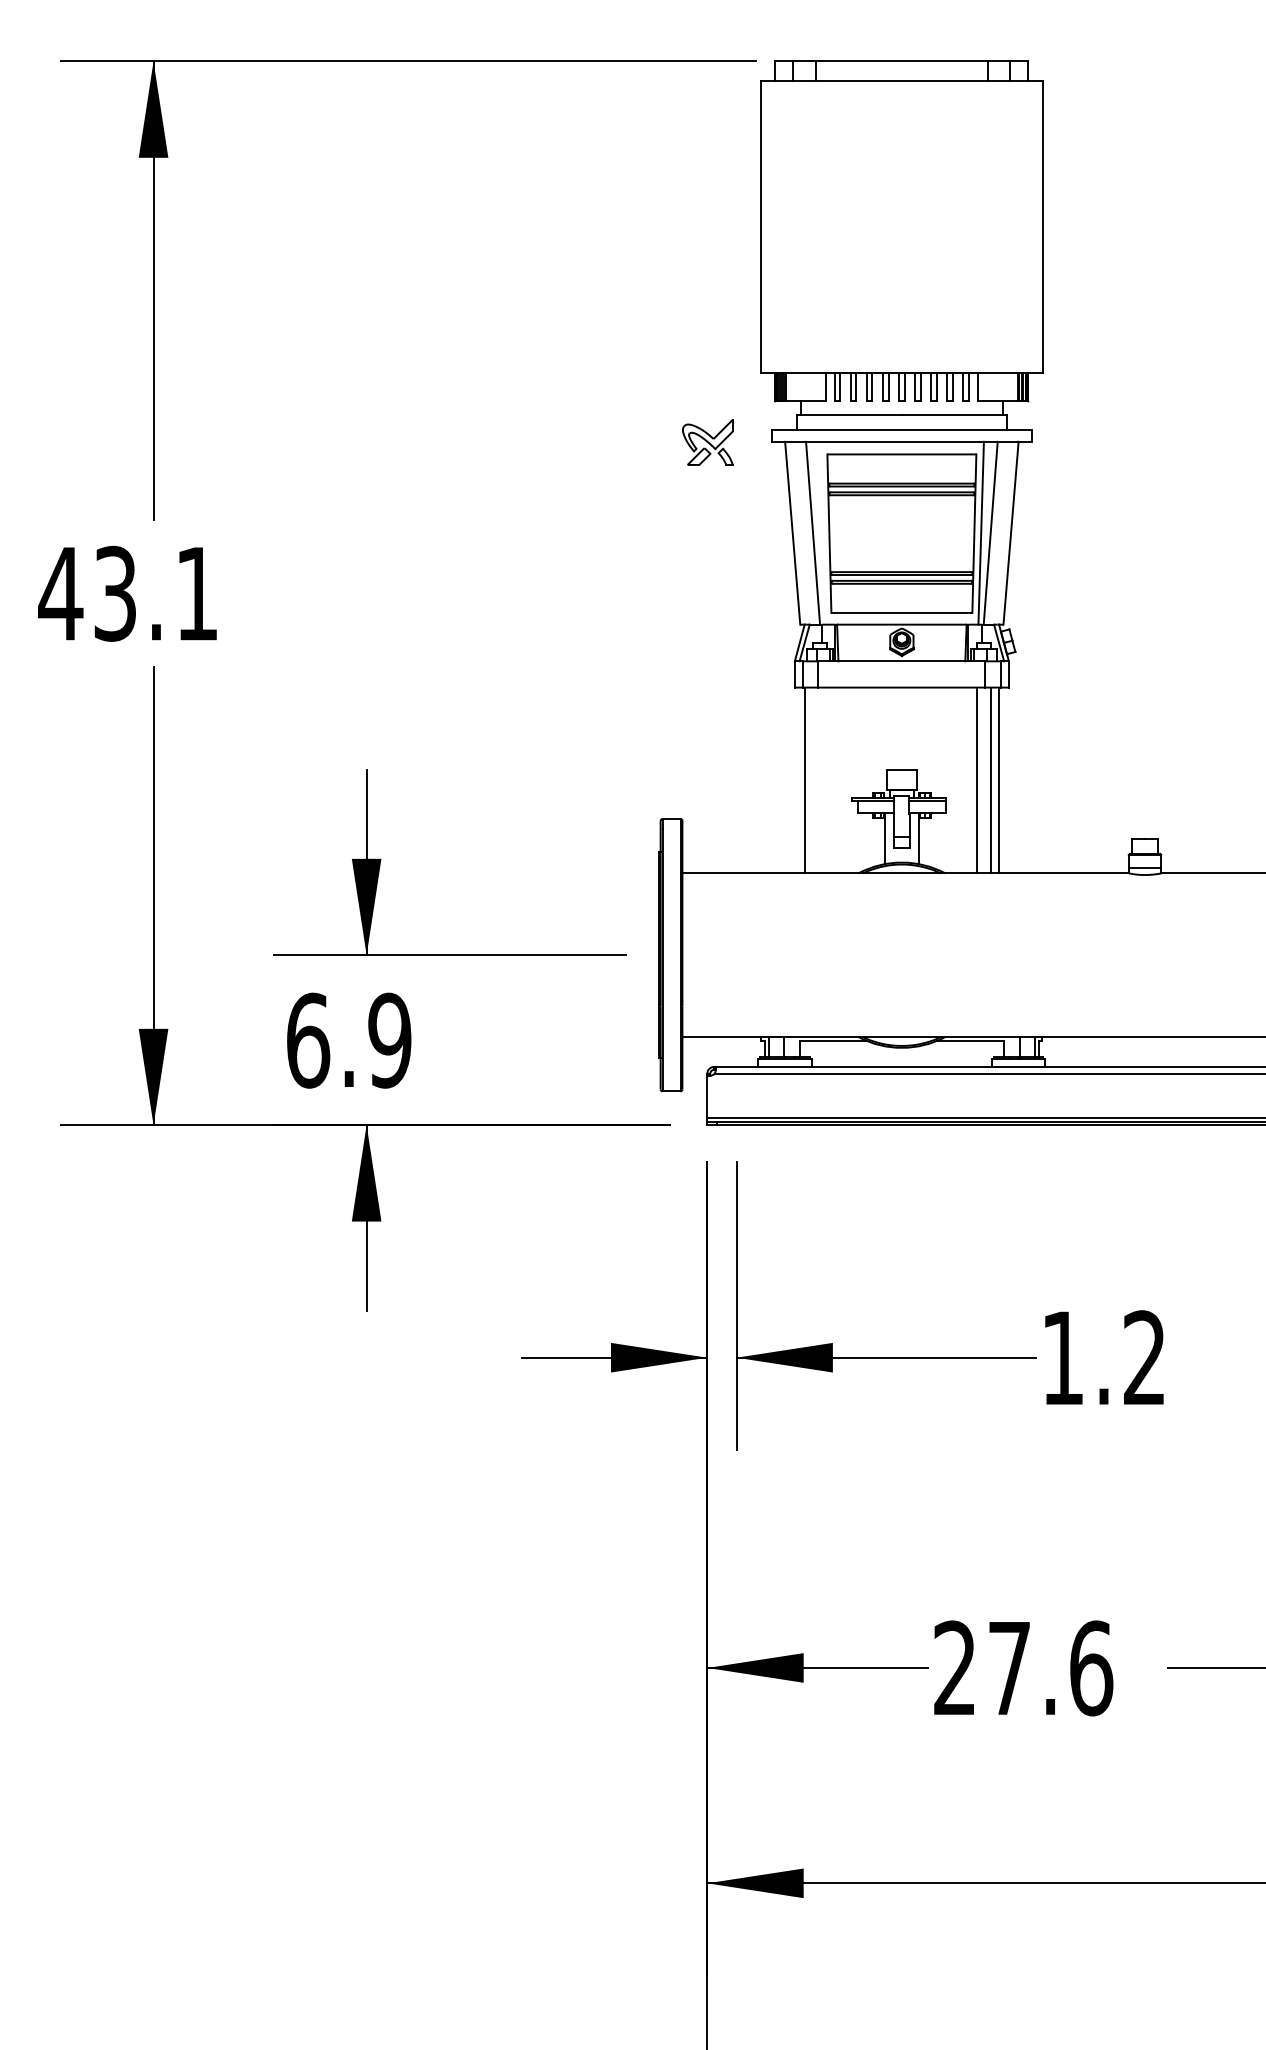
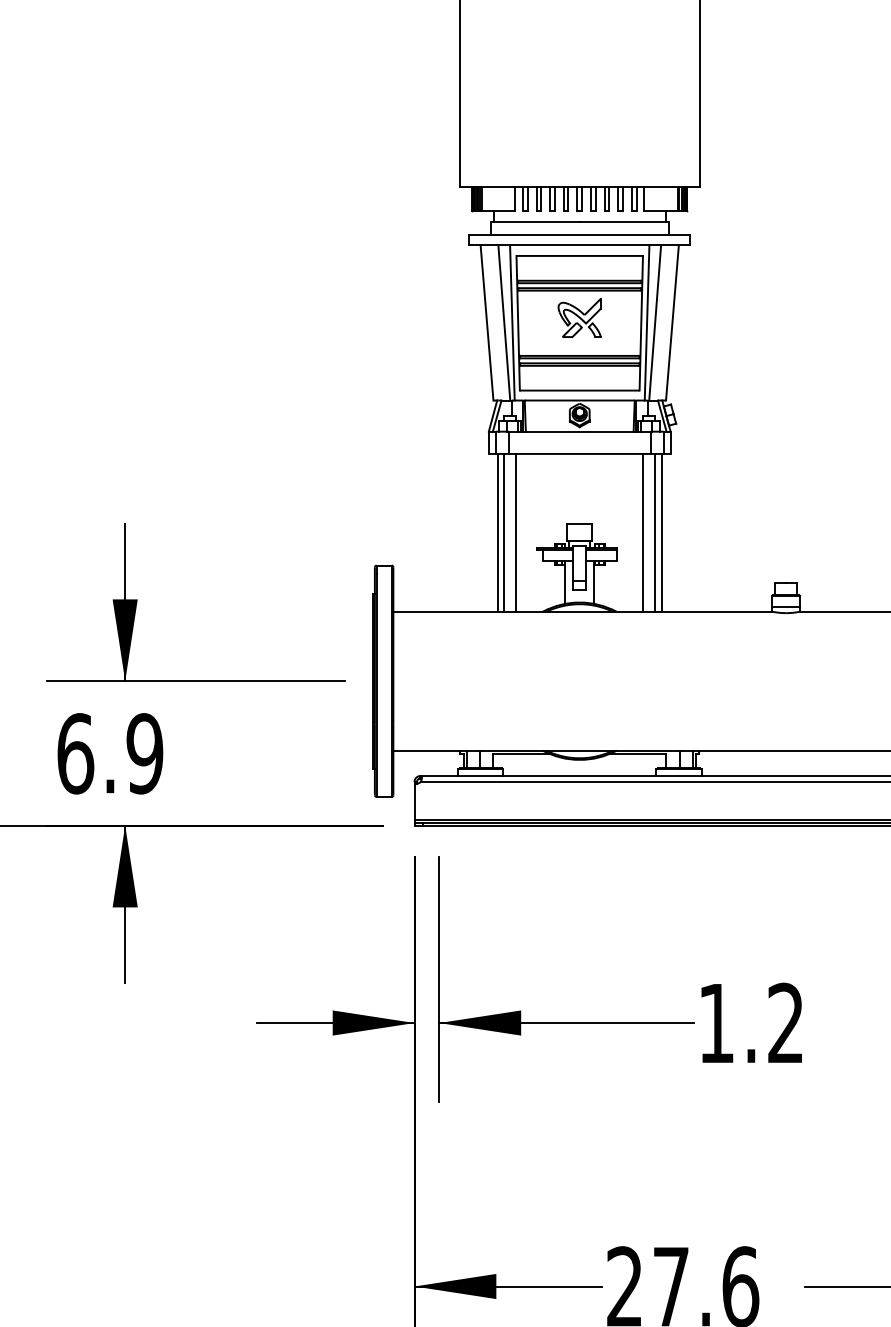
part: (707, 442) -> (579, 318), moved
line: (822, 532) -> (512, 322), added
line: (813, 780) -> (504, 532), added
line: (826, 780) -> (515, 532), added

